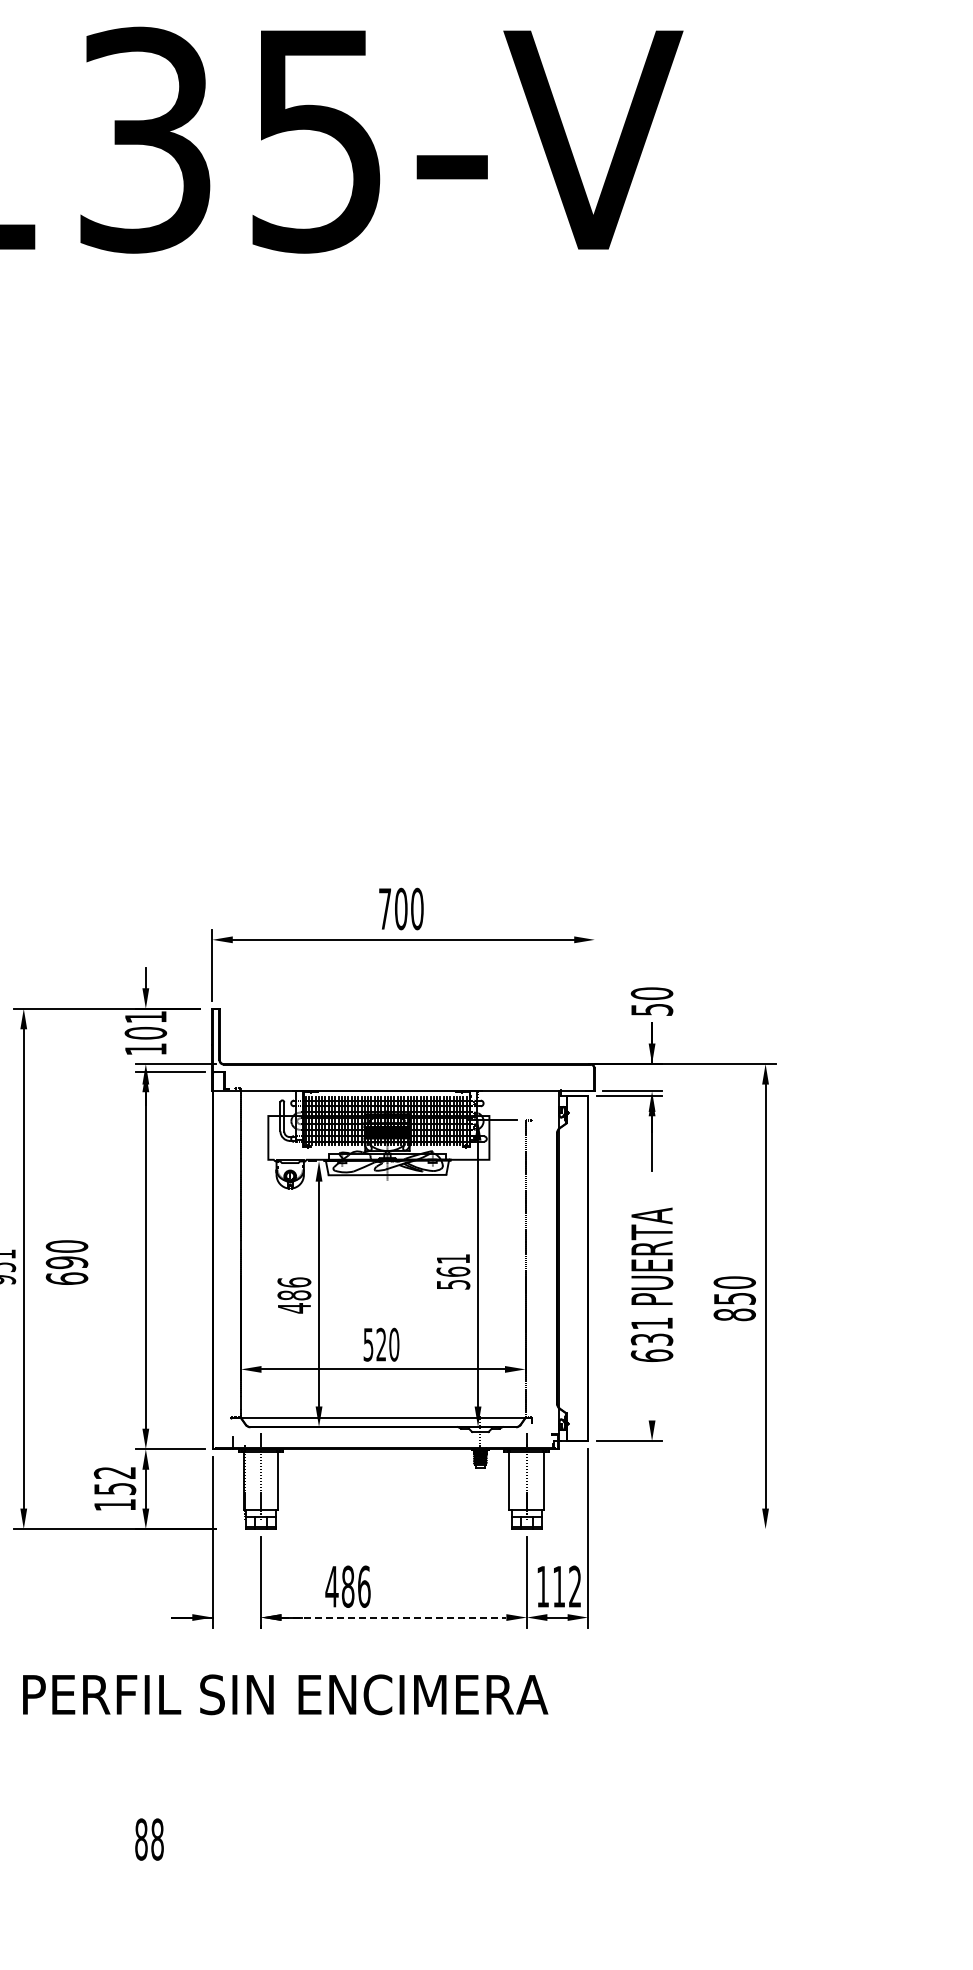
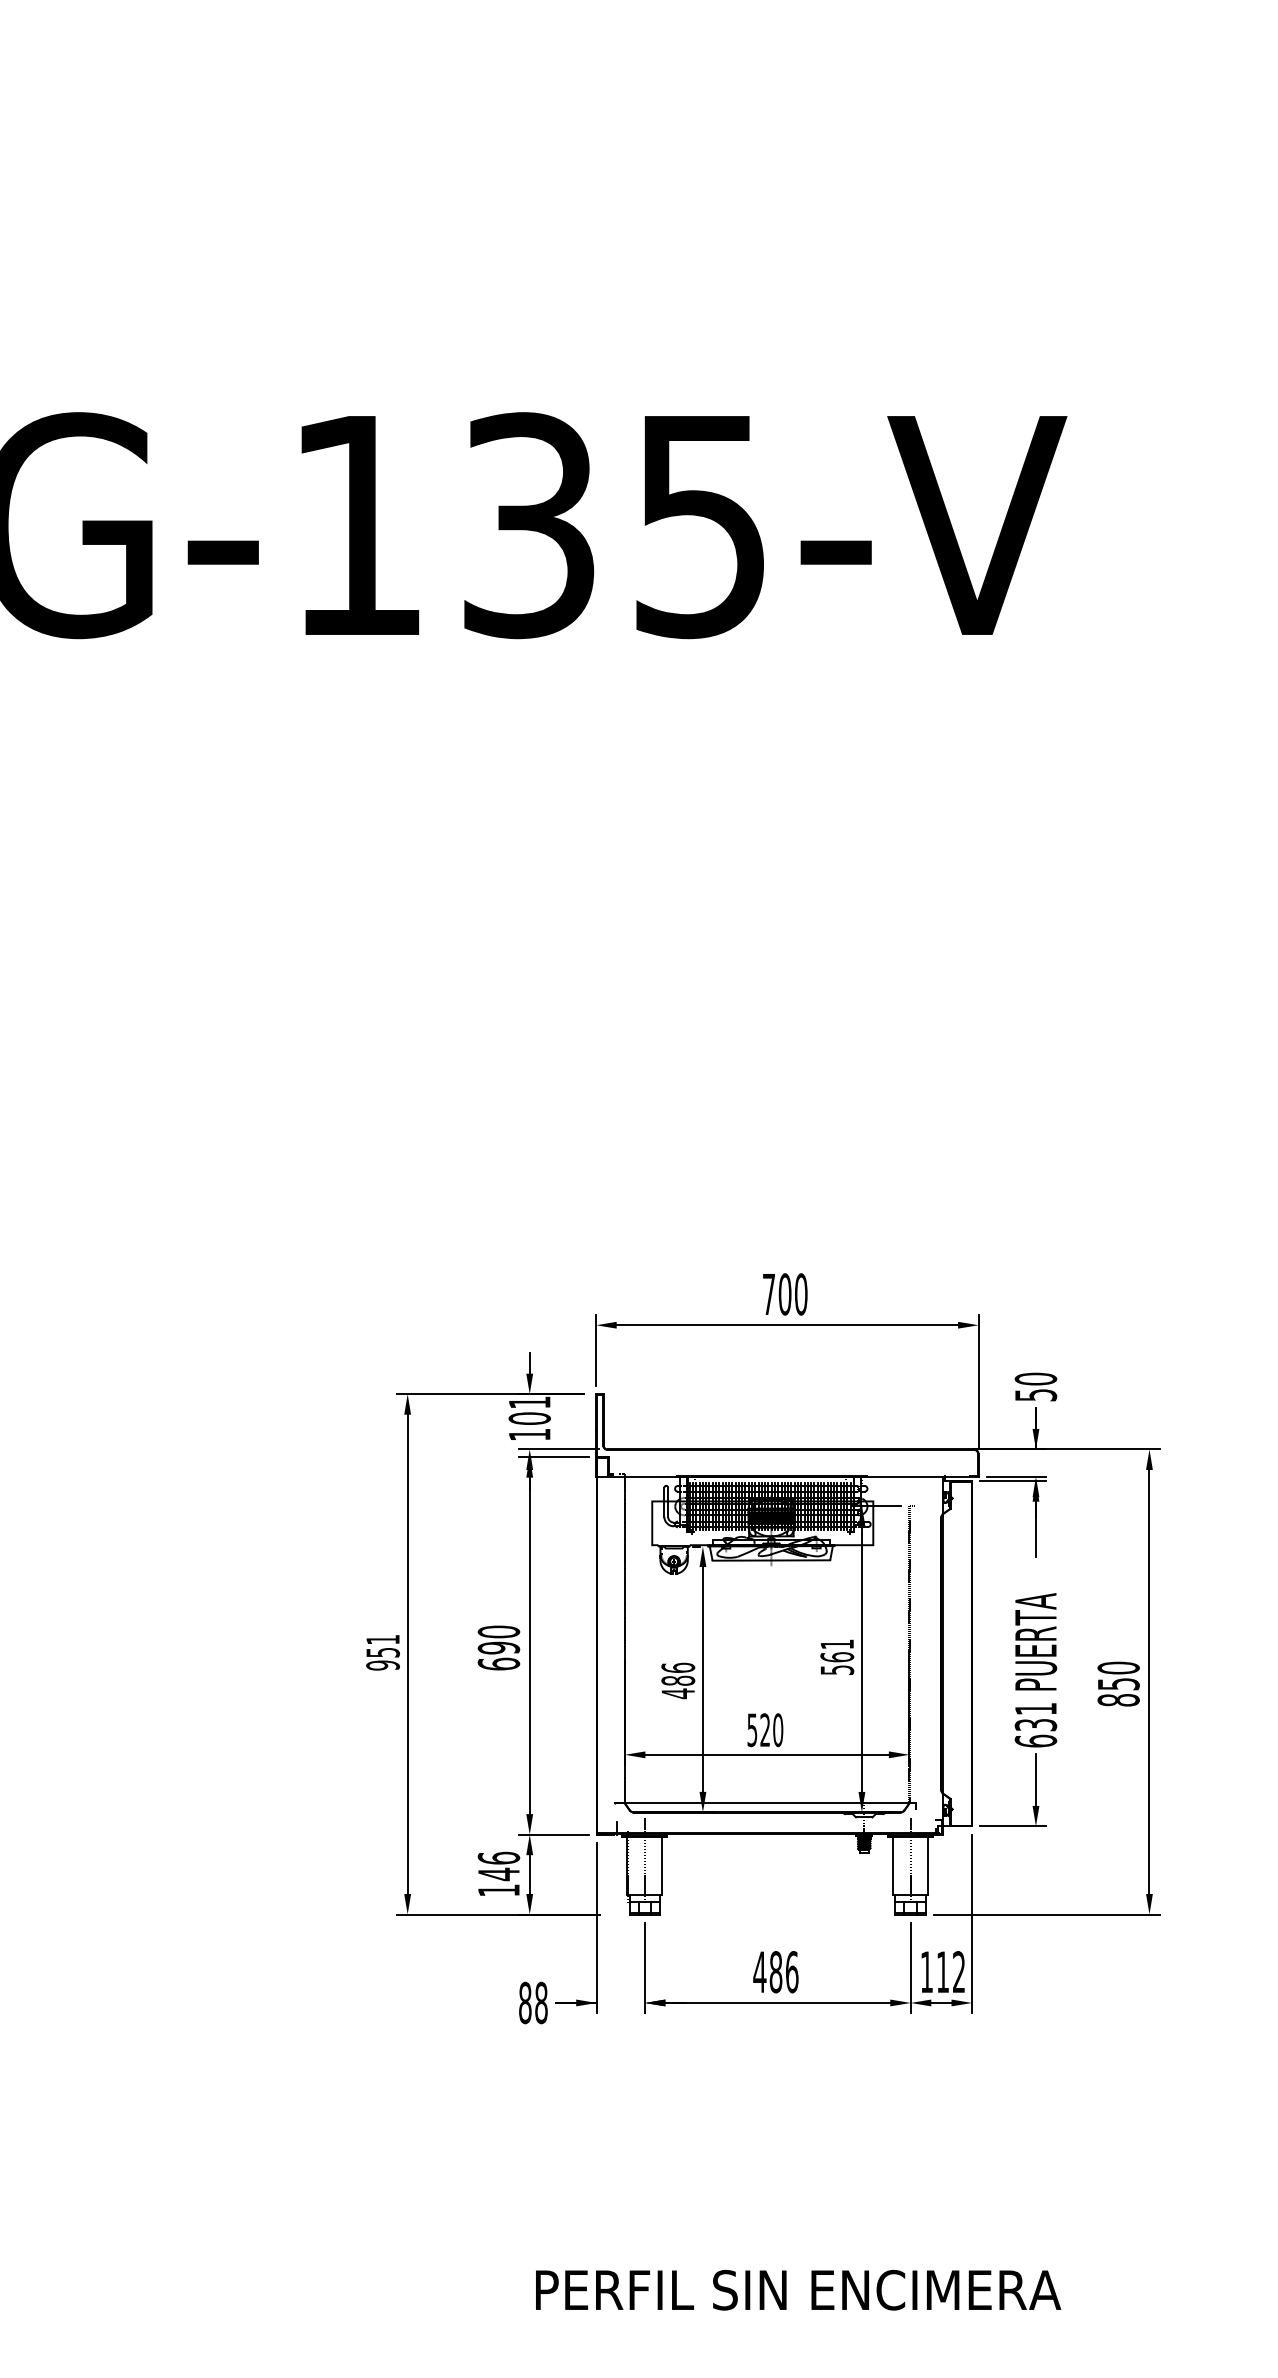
line: (594, 996) -> (978, 1381), added
text: (66, 1262) -> (498, 1647), moved
line: (651, 1394) -> (1035, 1779), added
text: (114, 1481) -> (498, 1866), 152 -> 146
line: (662, 1529) -> (1046, 1914), added
text: (347, 1587) -> (775, 1972), moved
line: (394, 1617) -> (778, 2002), dashed -> solid
text: (285, 1694) -> (798, 2289), moved
text: (149, 1839) -> (533, 2002), moved

